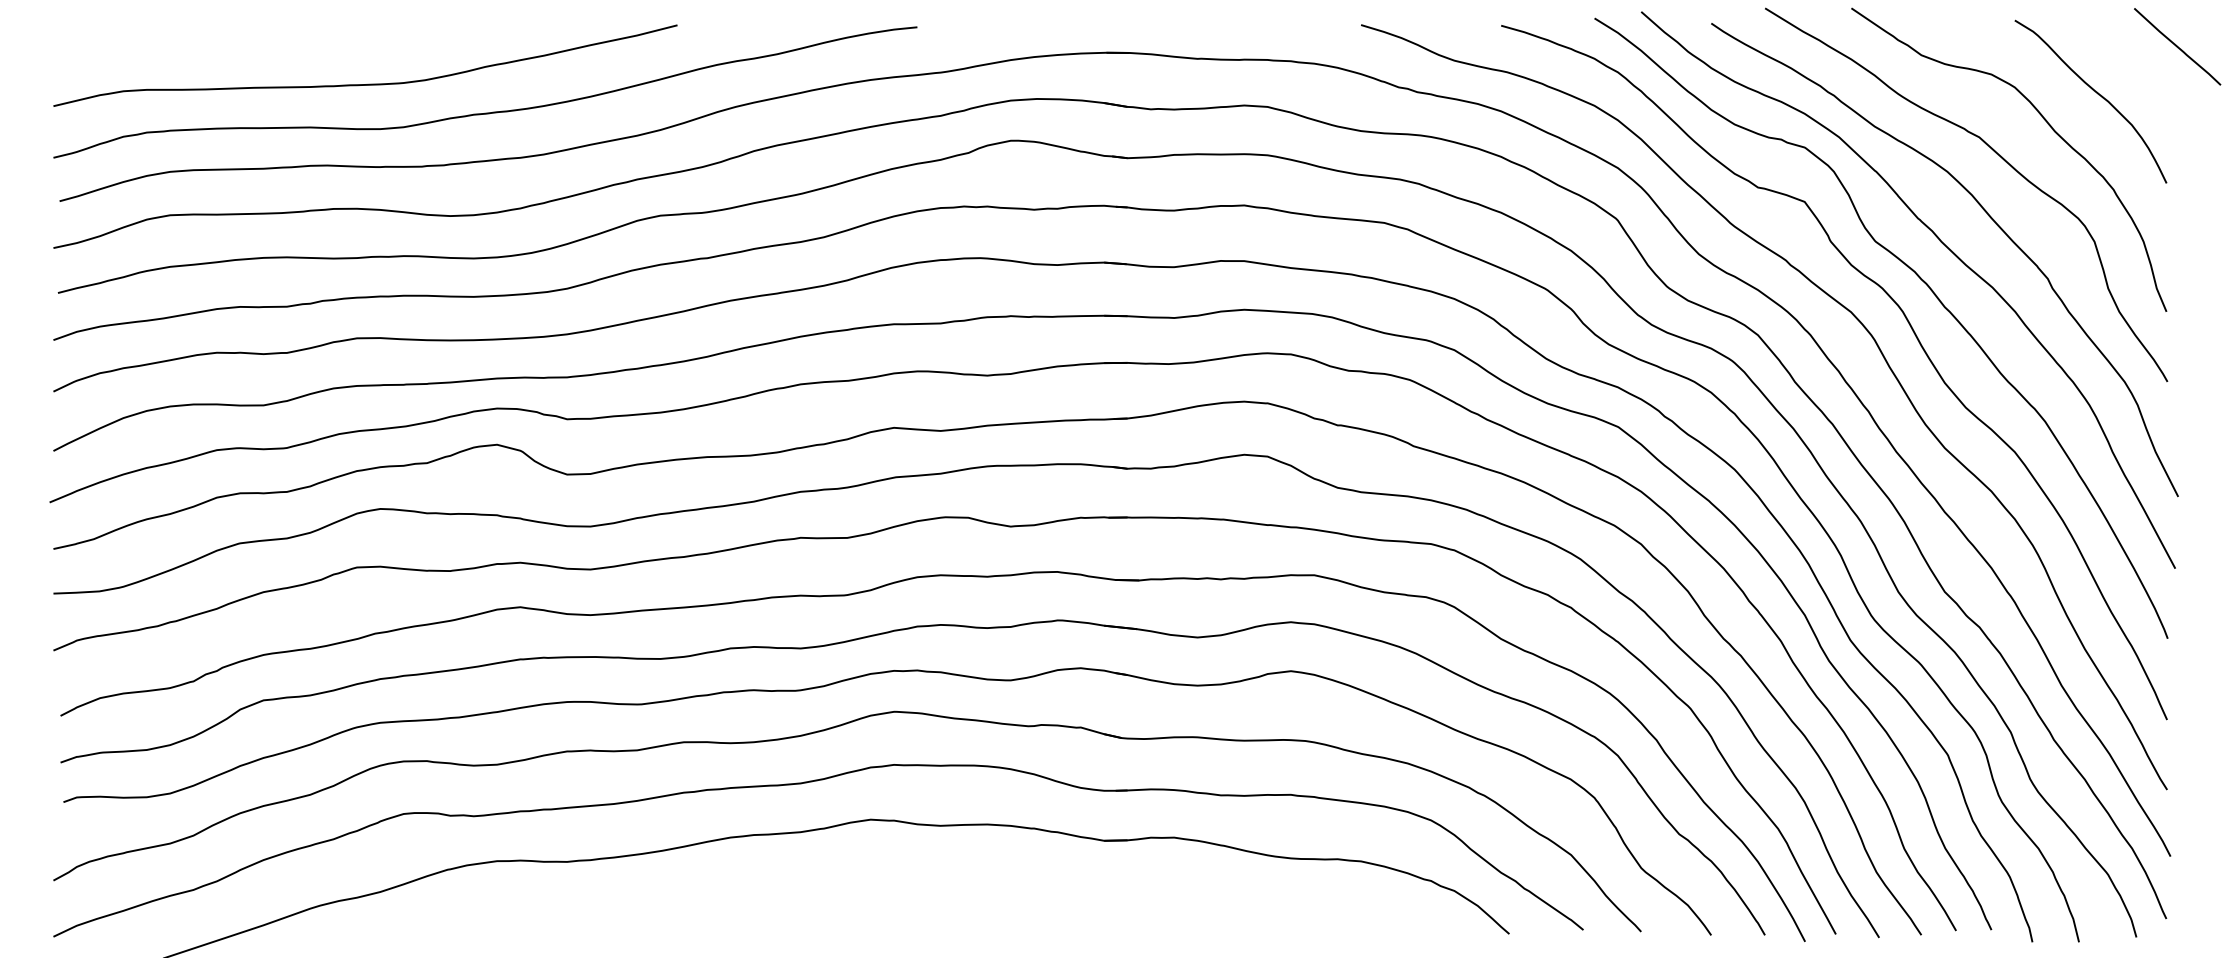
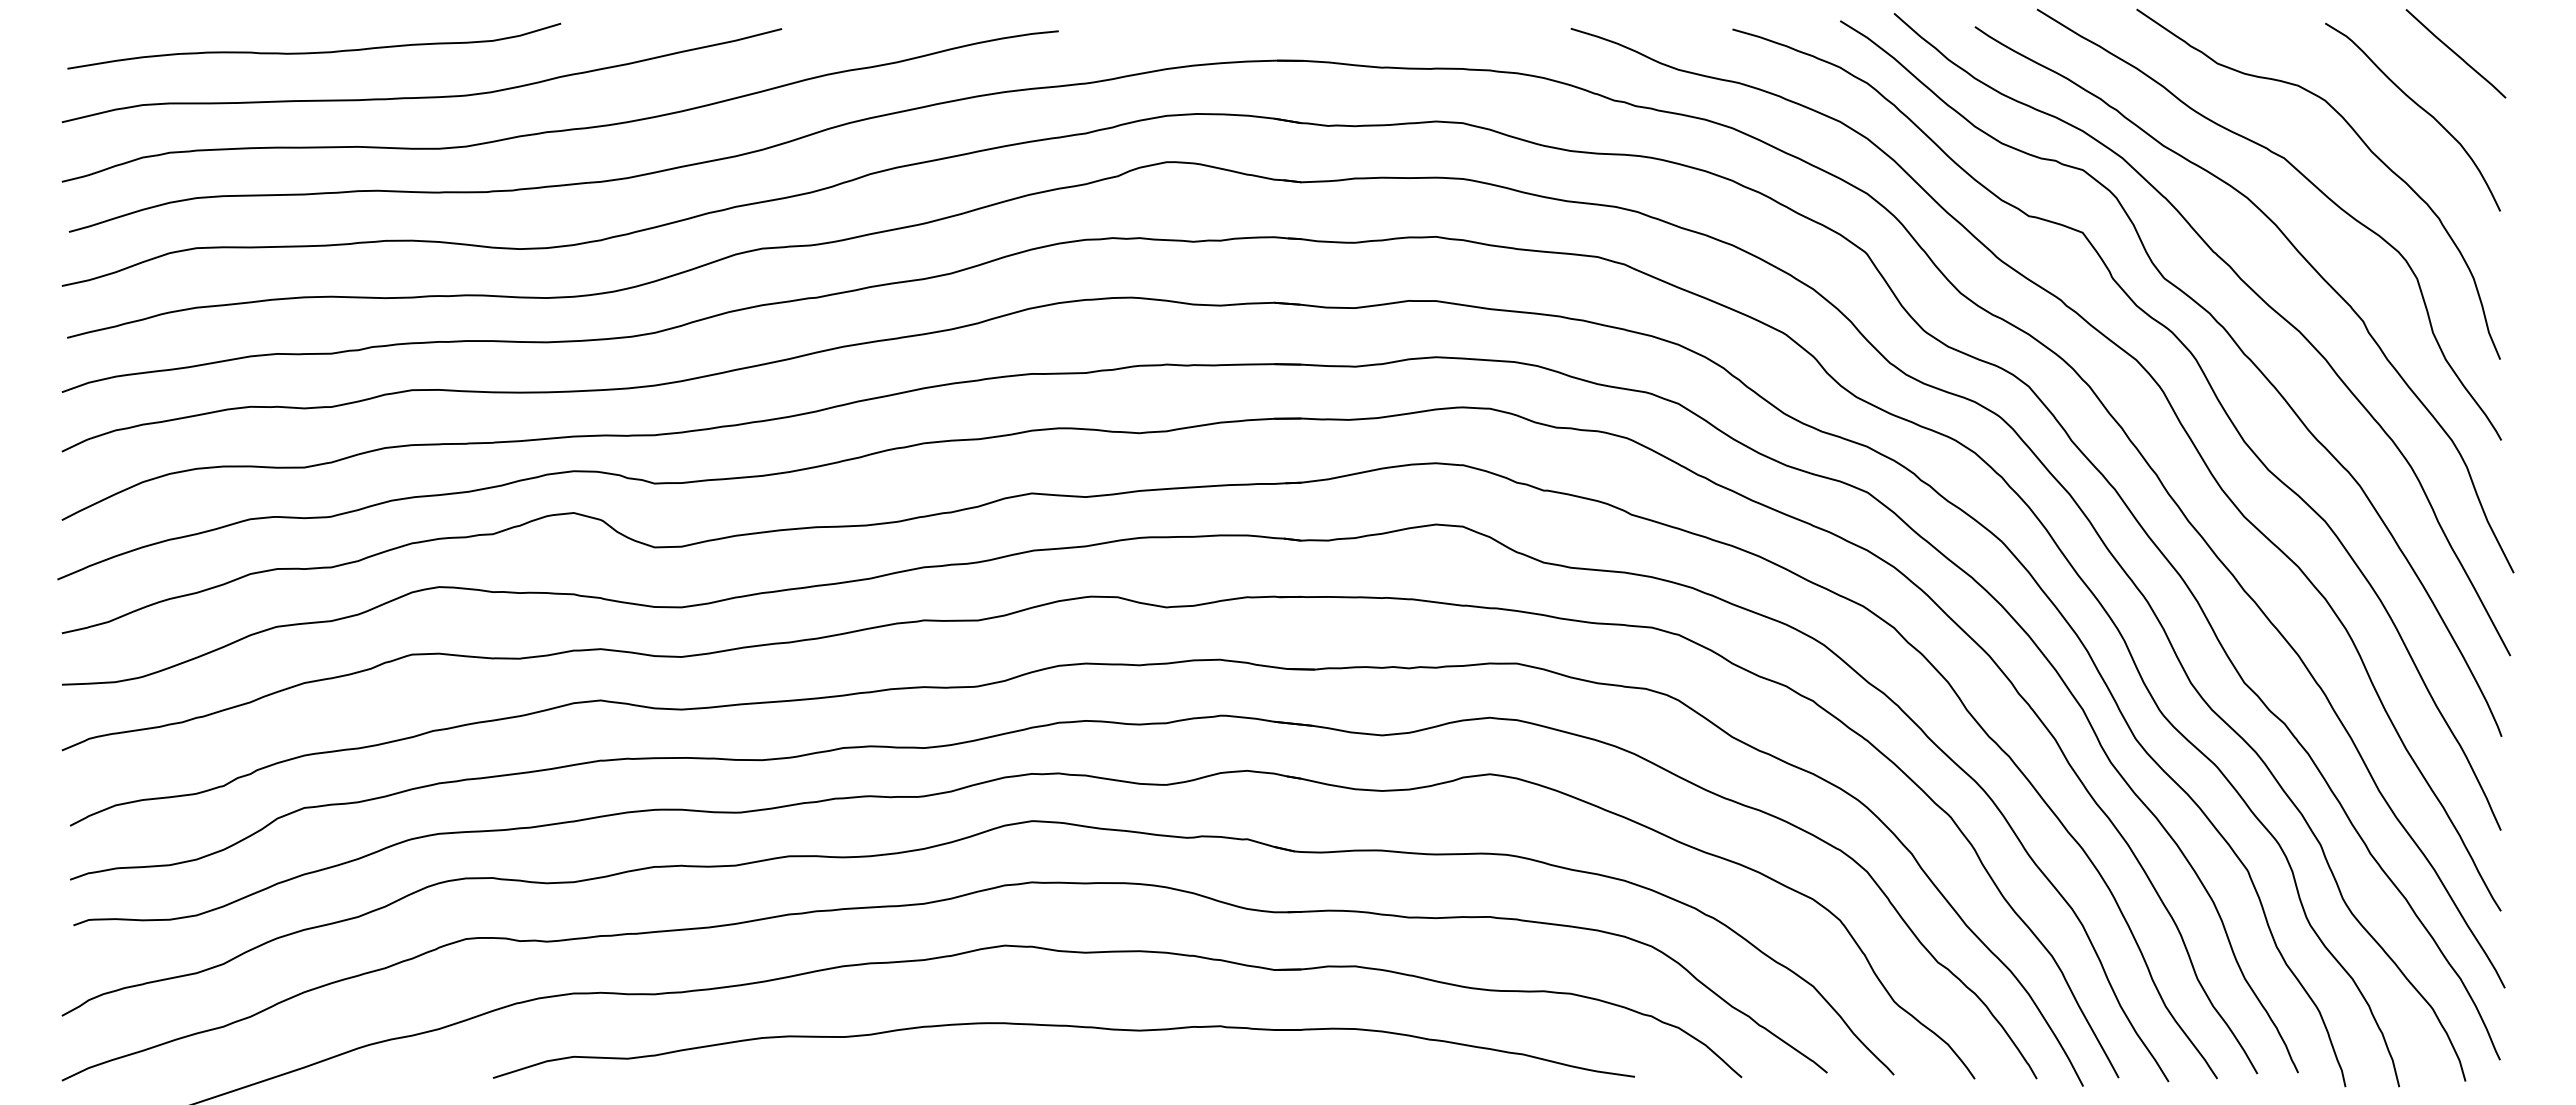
curve: (274, 44) -> (317, 51), added
line: (2177, 46) -> (2455, 53), moved
part: (921, 889) -> (1063, 1026), added

